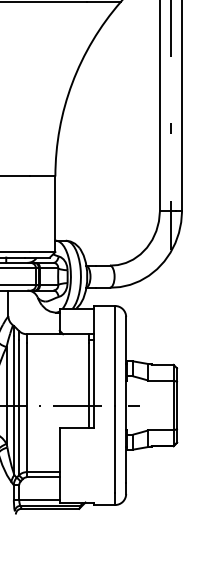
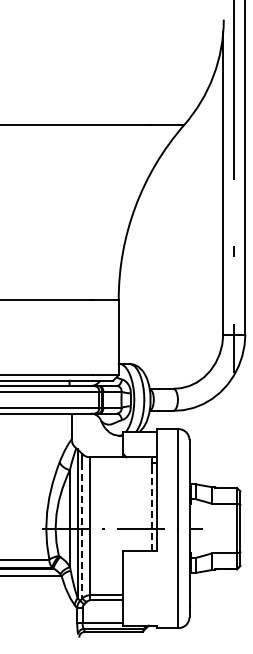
line: (88, 384) -> (151, 507), solid -> dashed
line: (19, 407) -> (82, 530), solid -> dashed

